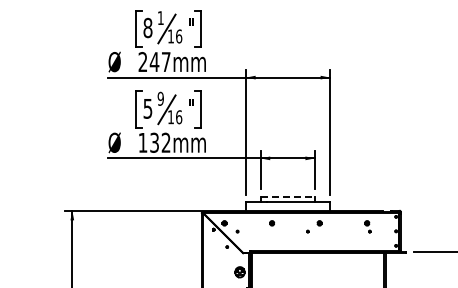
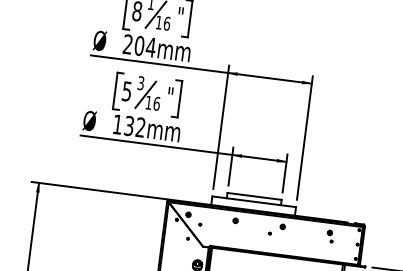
text: (159, 62) -> (144, 47), 247mm -> 204mm
text: (160, 98) -> (140, 82), 9 -> 3
line: (288, 196) -> (255, 196), dashed -> solid

